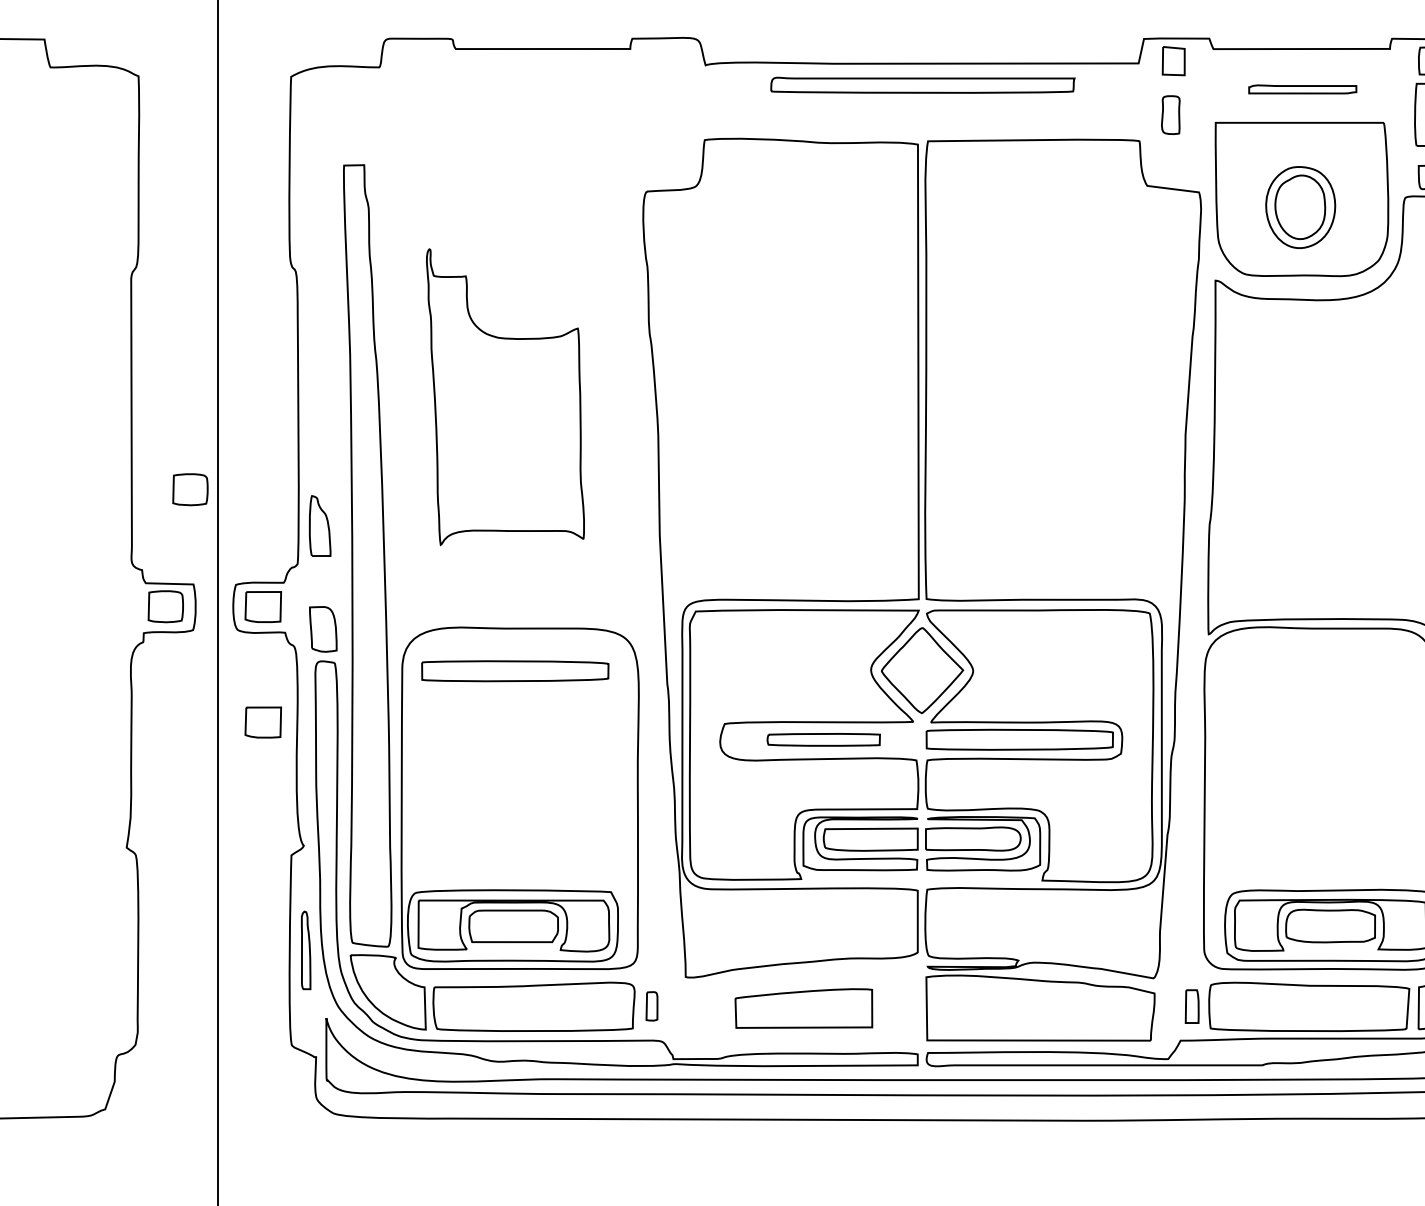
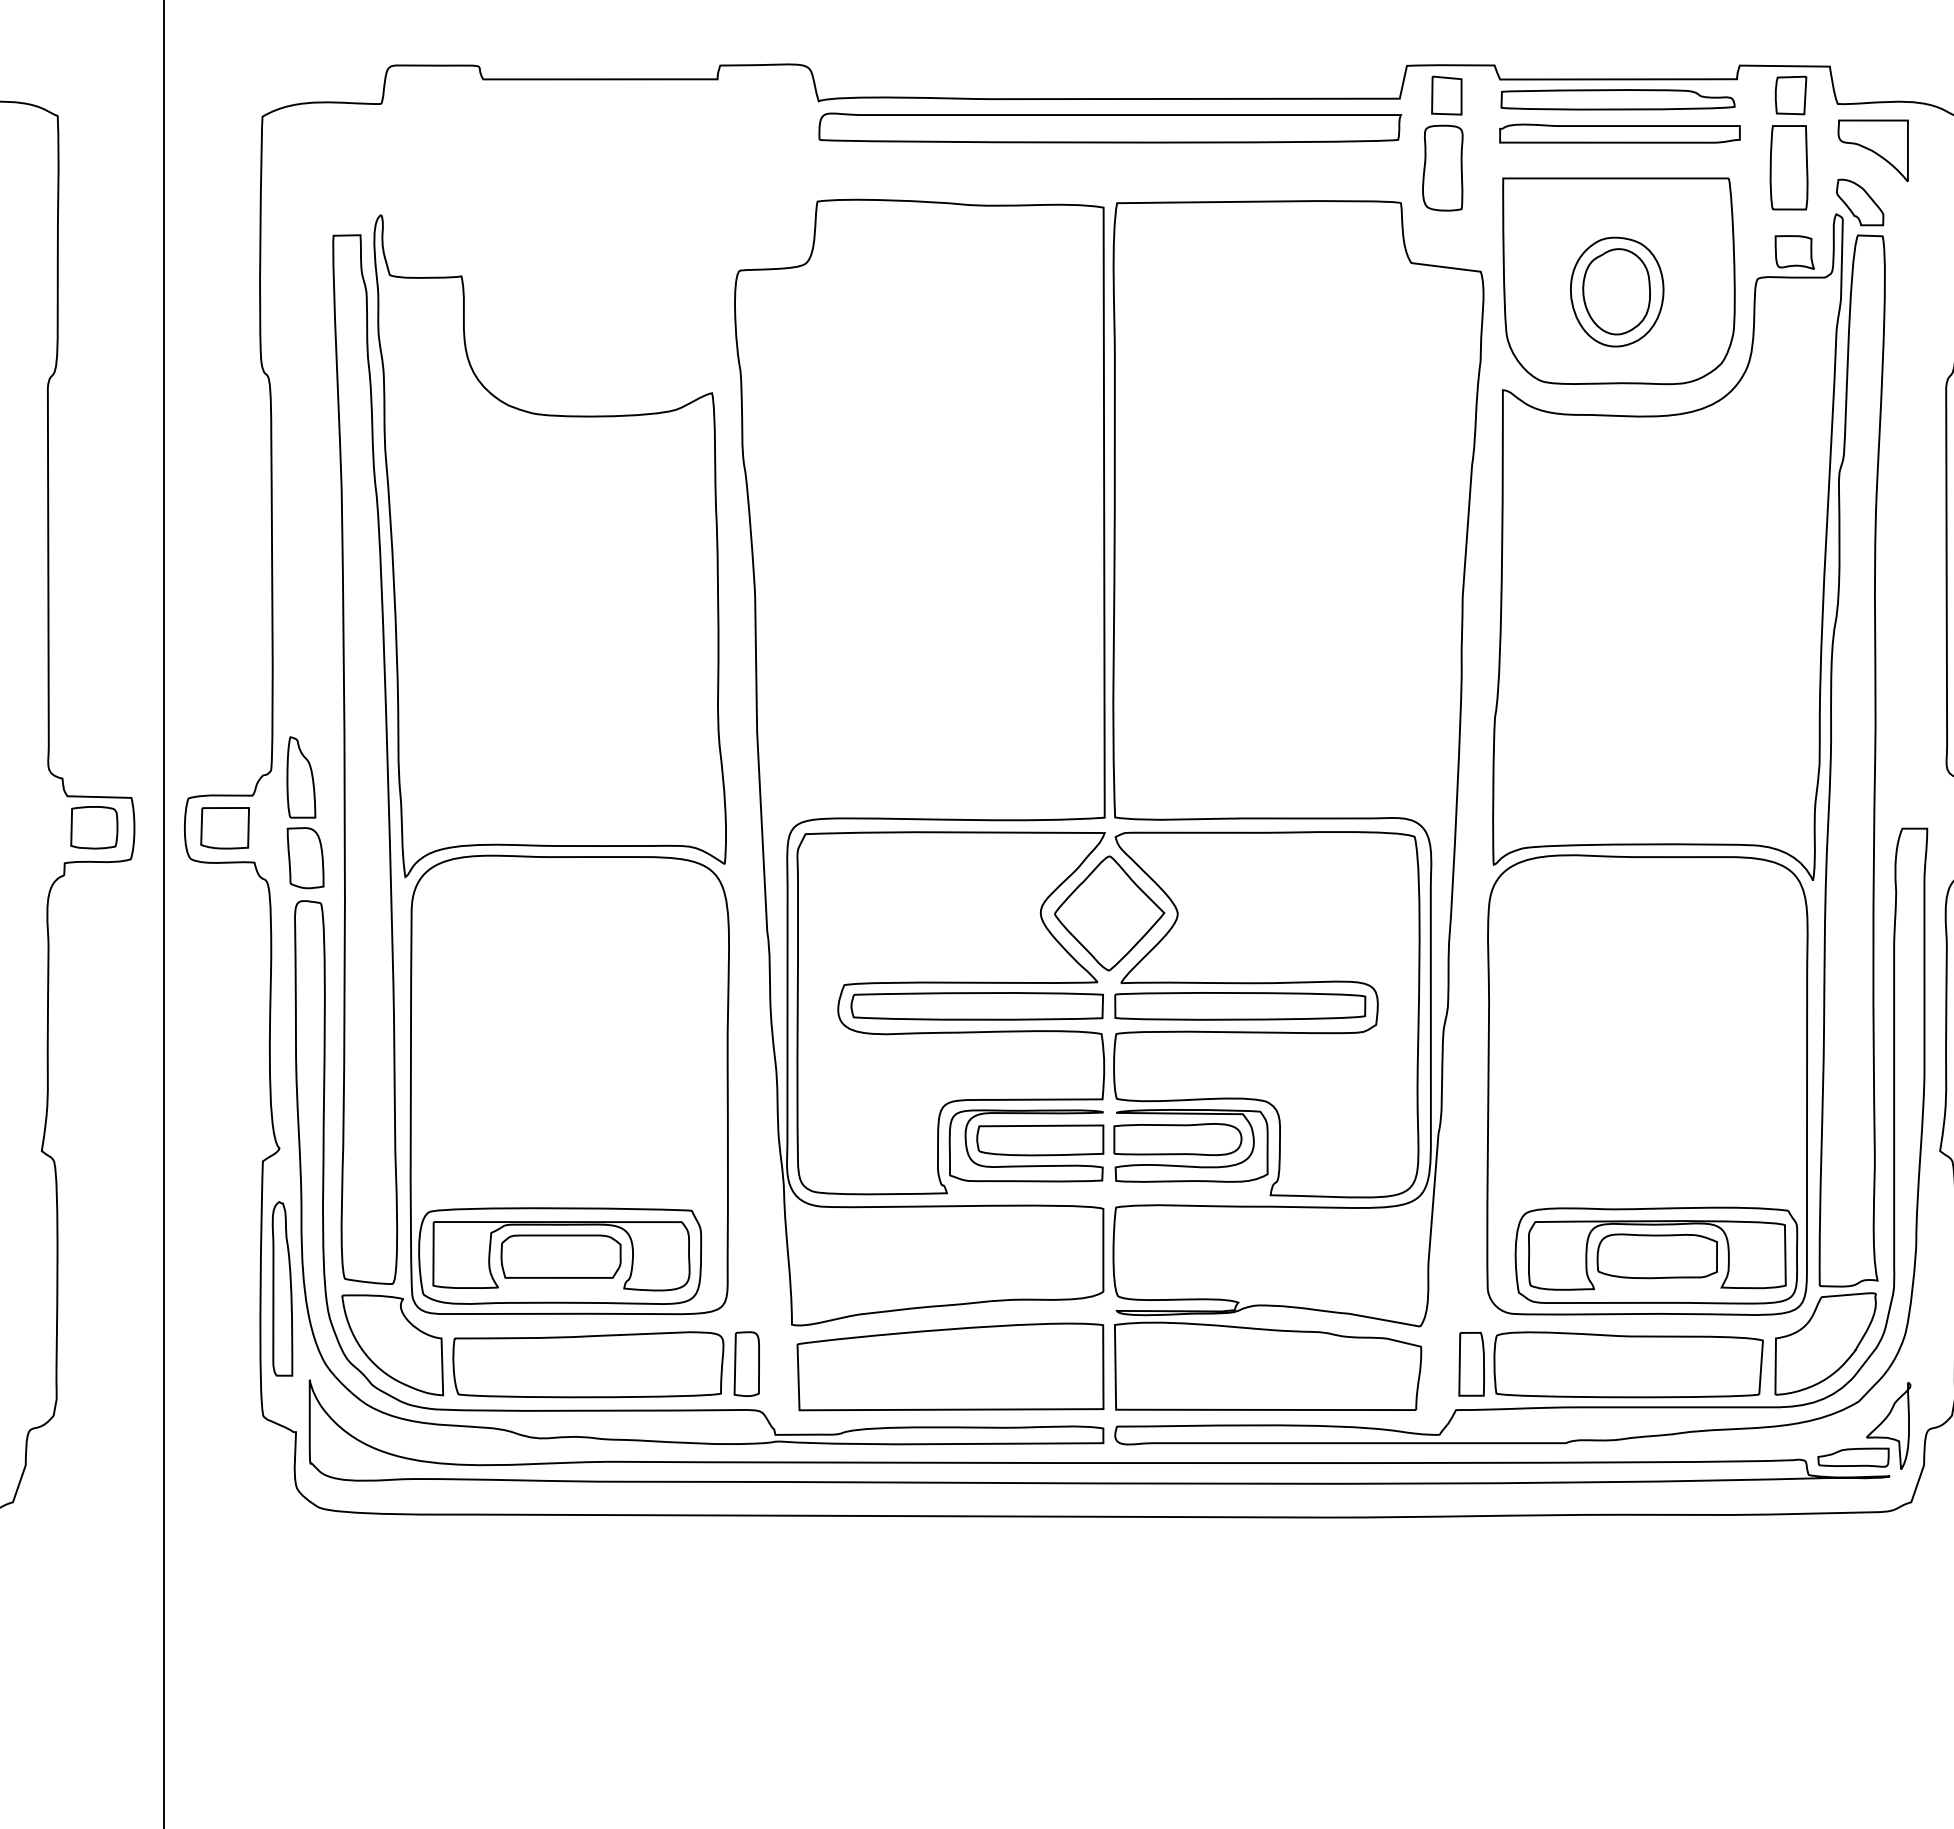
part: (1300, 64) -> (1617, 99), added
part: (923, 84) -> (1110, 127), size x1.43
part: (1302, 89) -> (1619, 133), size x1.67
part: (1170, 114) -> (1442, 167), size x1.67
part: (505, 397) -> (549, 546), size x1.67
part: (190, 489) -> (127, 670), removed
part: (320, 526) -> (301, 777), moved
part: (515, 671) -> (563, 914), removed
part: (262, 722) -> (224, 983), removed
part: (823, 739) -> (976, 1006), size x1.67
part: (306, 950) -> (282, 1288), size x1.67
part: (651, 1005) -> (746, 1363), size x1.67
part: (1192, 1006) -> (1471, 1364), size x1.43
part: (803, 1008) -> (950, 1366), size x1.67

